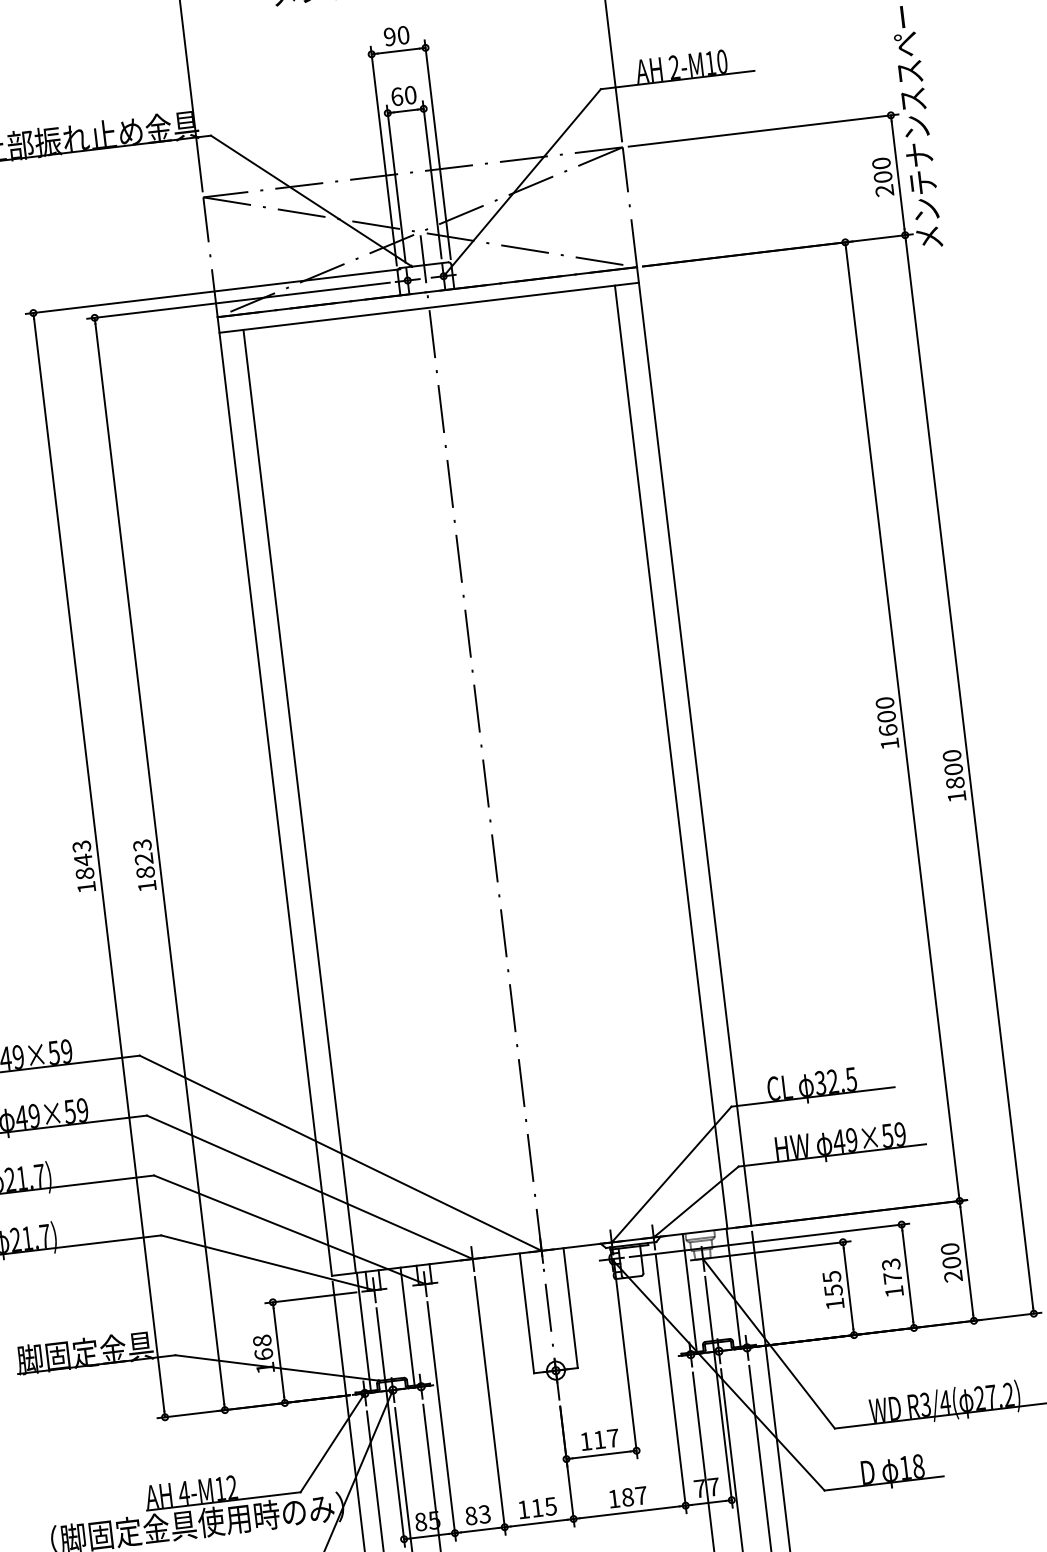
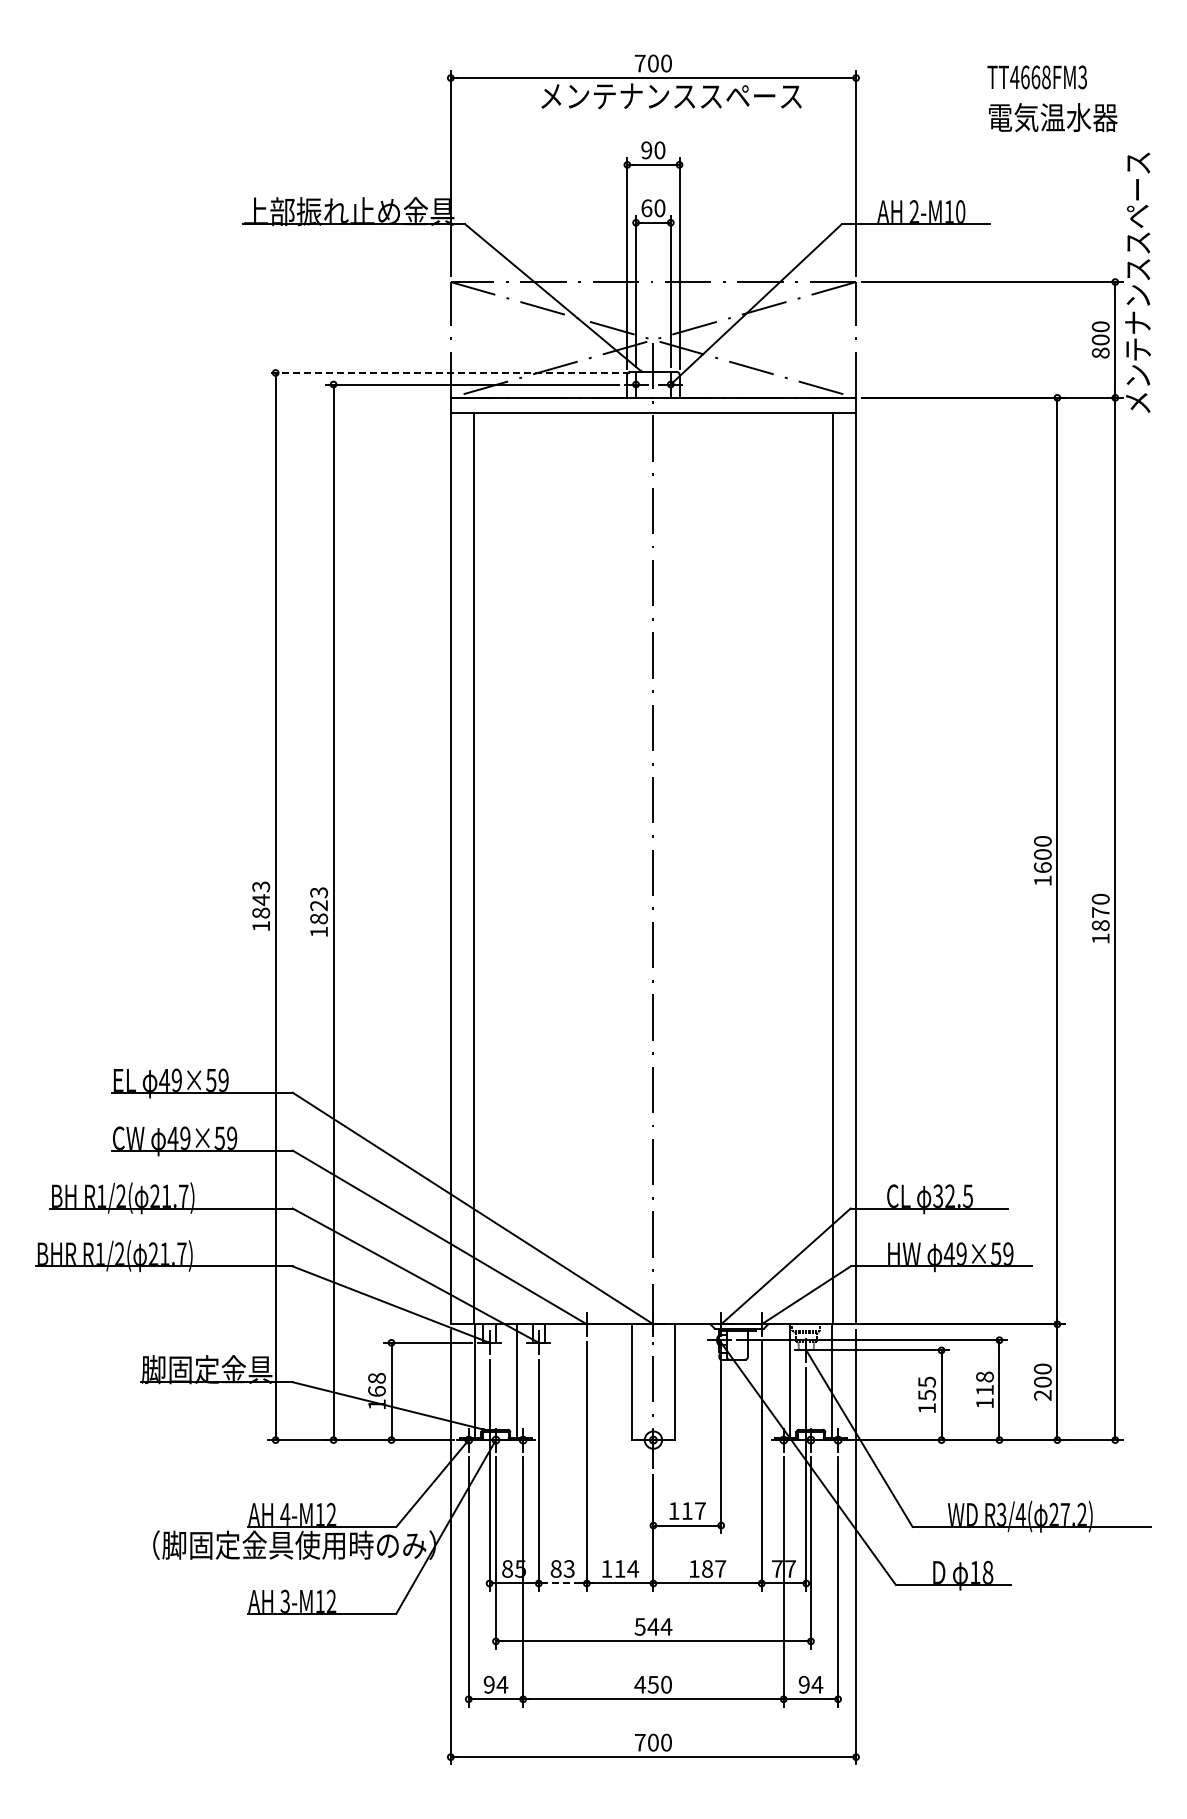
text: (884, 190) -> (1100, 352), 200 -> 800
line: (213, 291) -> (449, 372), solid -> dashed
text: (953, 769) -> (1100, 912), 1800 -> 1870
text: (891, 1271) -> (984, 1383), 173 -> 118
text: (551, 1505) -> (633, 1568), 115 -> 114
line: (479, 1530) -> (562, 1583), solid -> dashed

